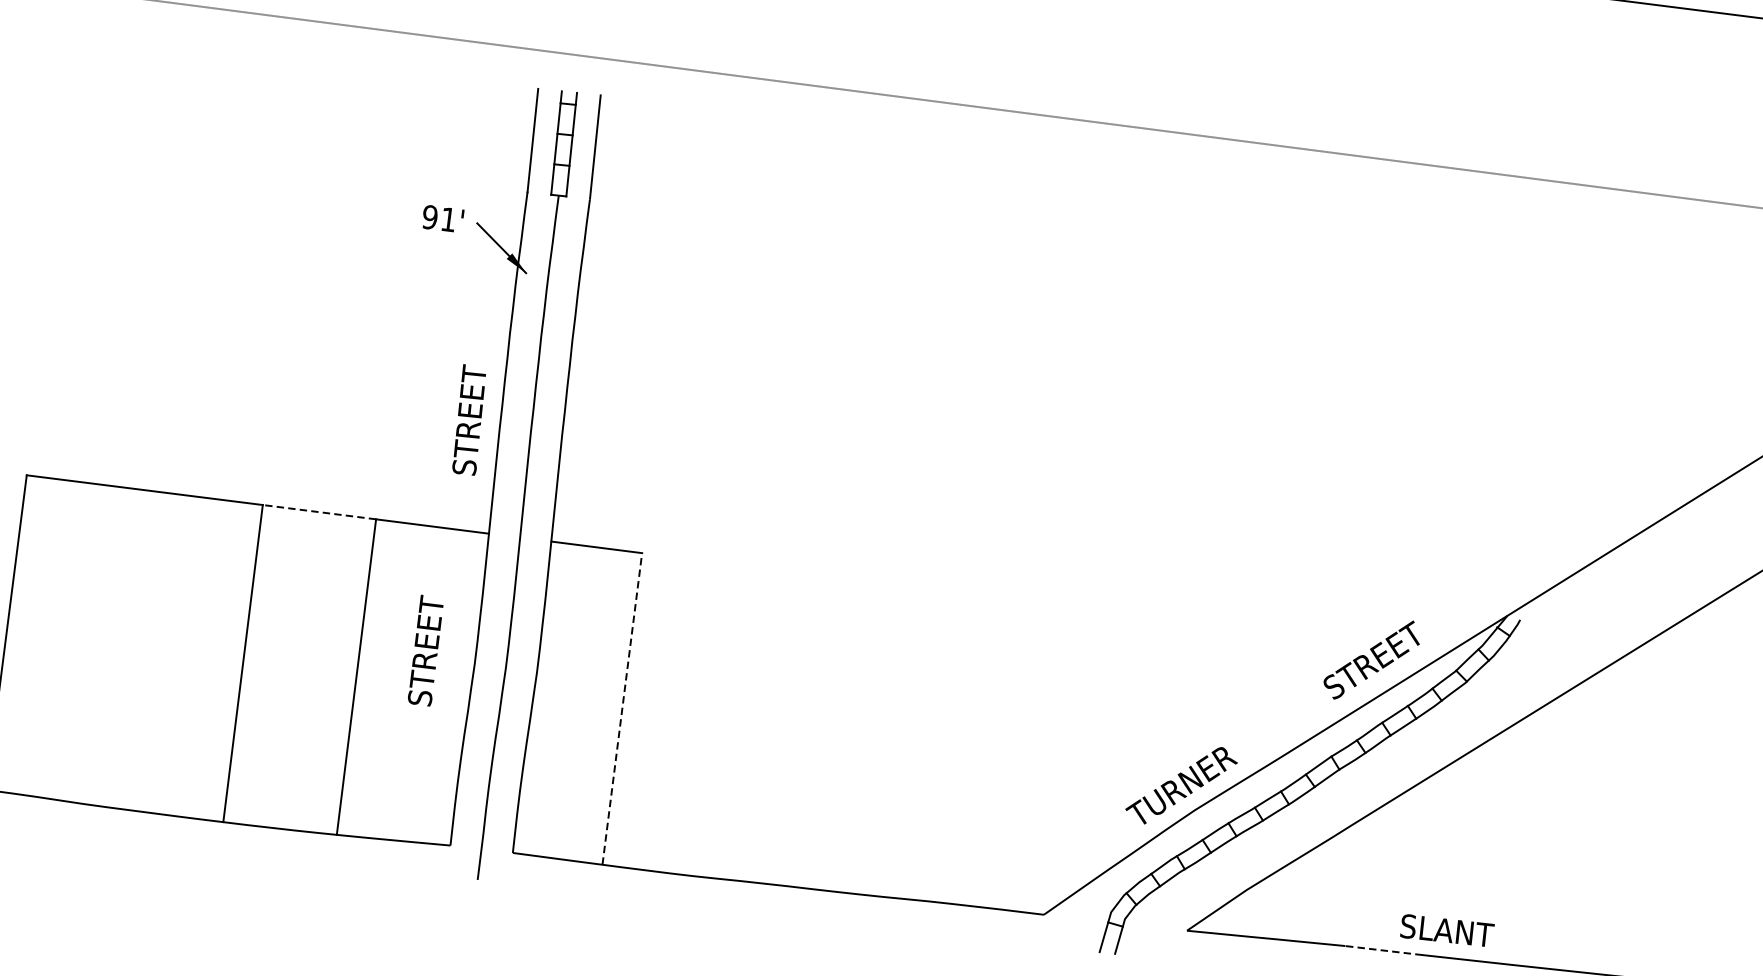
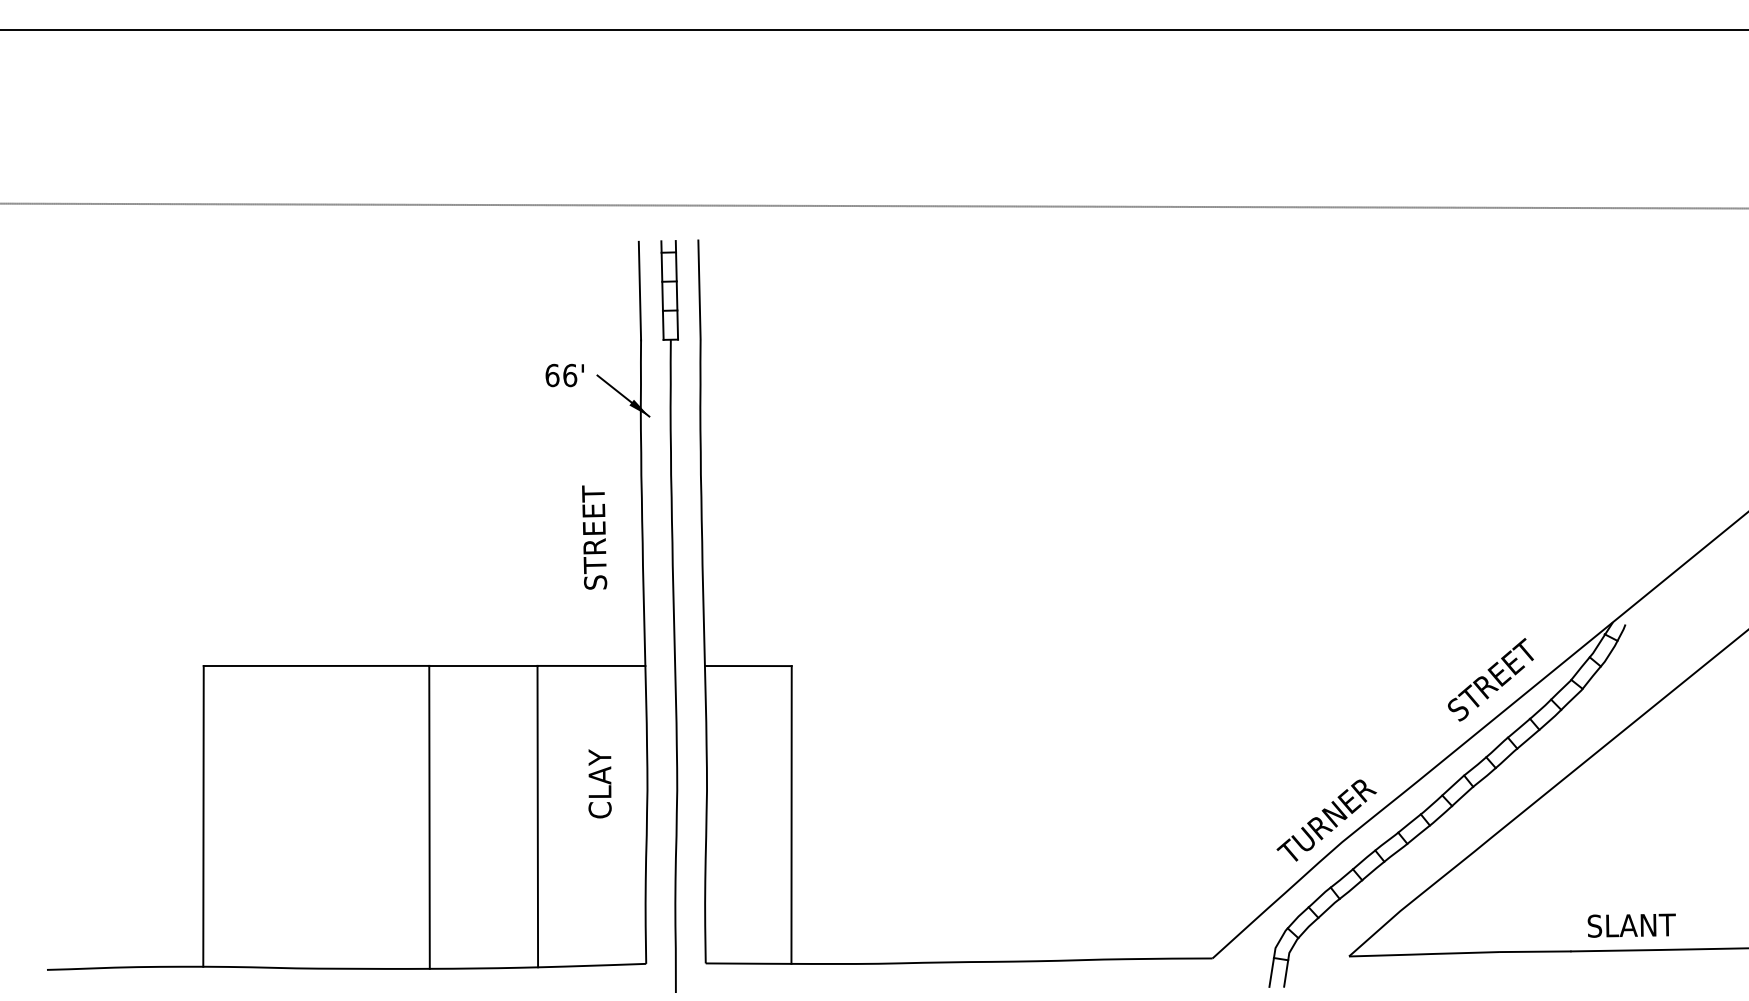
text: (439, 218) -> (561, 375), 91' -> 66'
text: (469, 420) -> (594, 537), moved
line: (318, 511) -> (482, 665), dashed -> solid
text: (425, 650) -> (599, 783), STREET -> CLAY
line: (622, 708) -> (791, 814), dashed -> solid
text: (1446, 930) -> (1631, 925), moved
line: (1383, 950) -> (1536, 951), dashed -> solid

